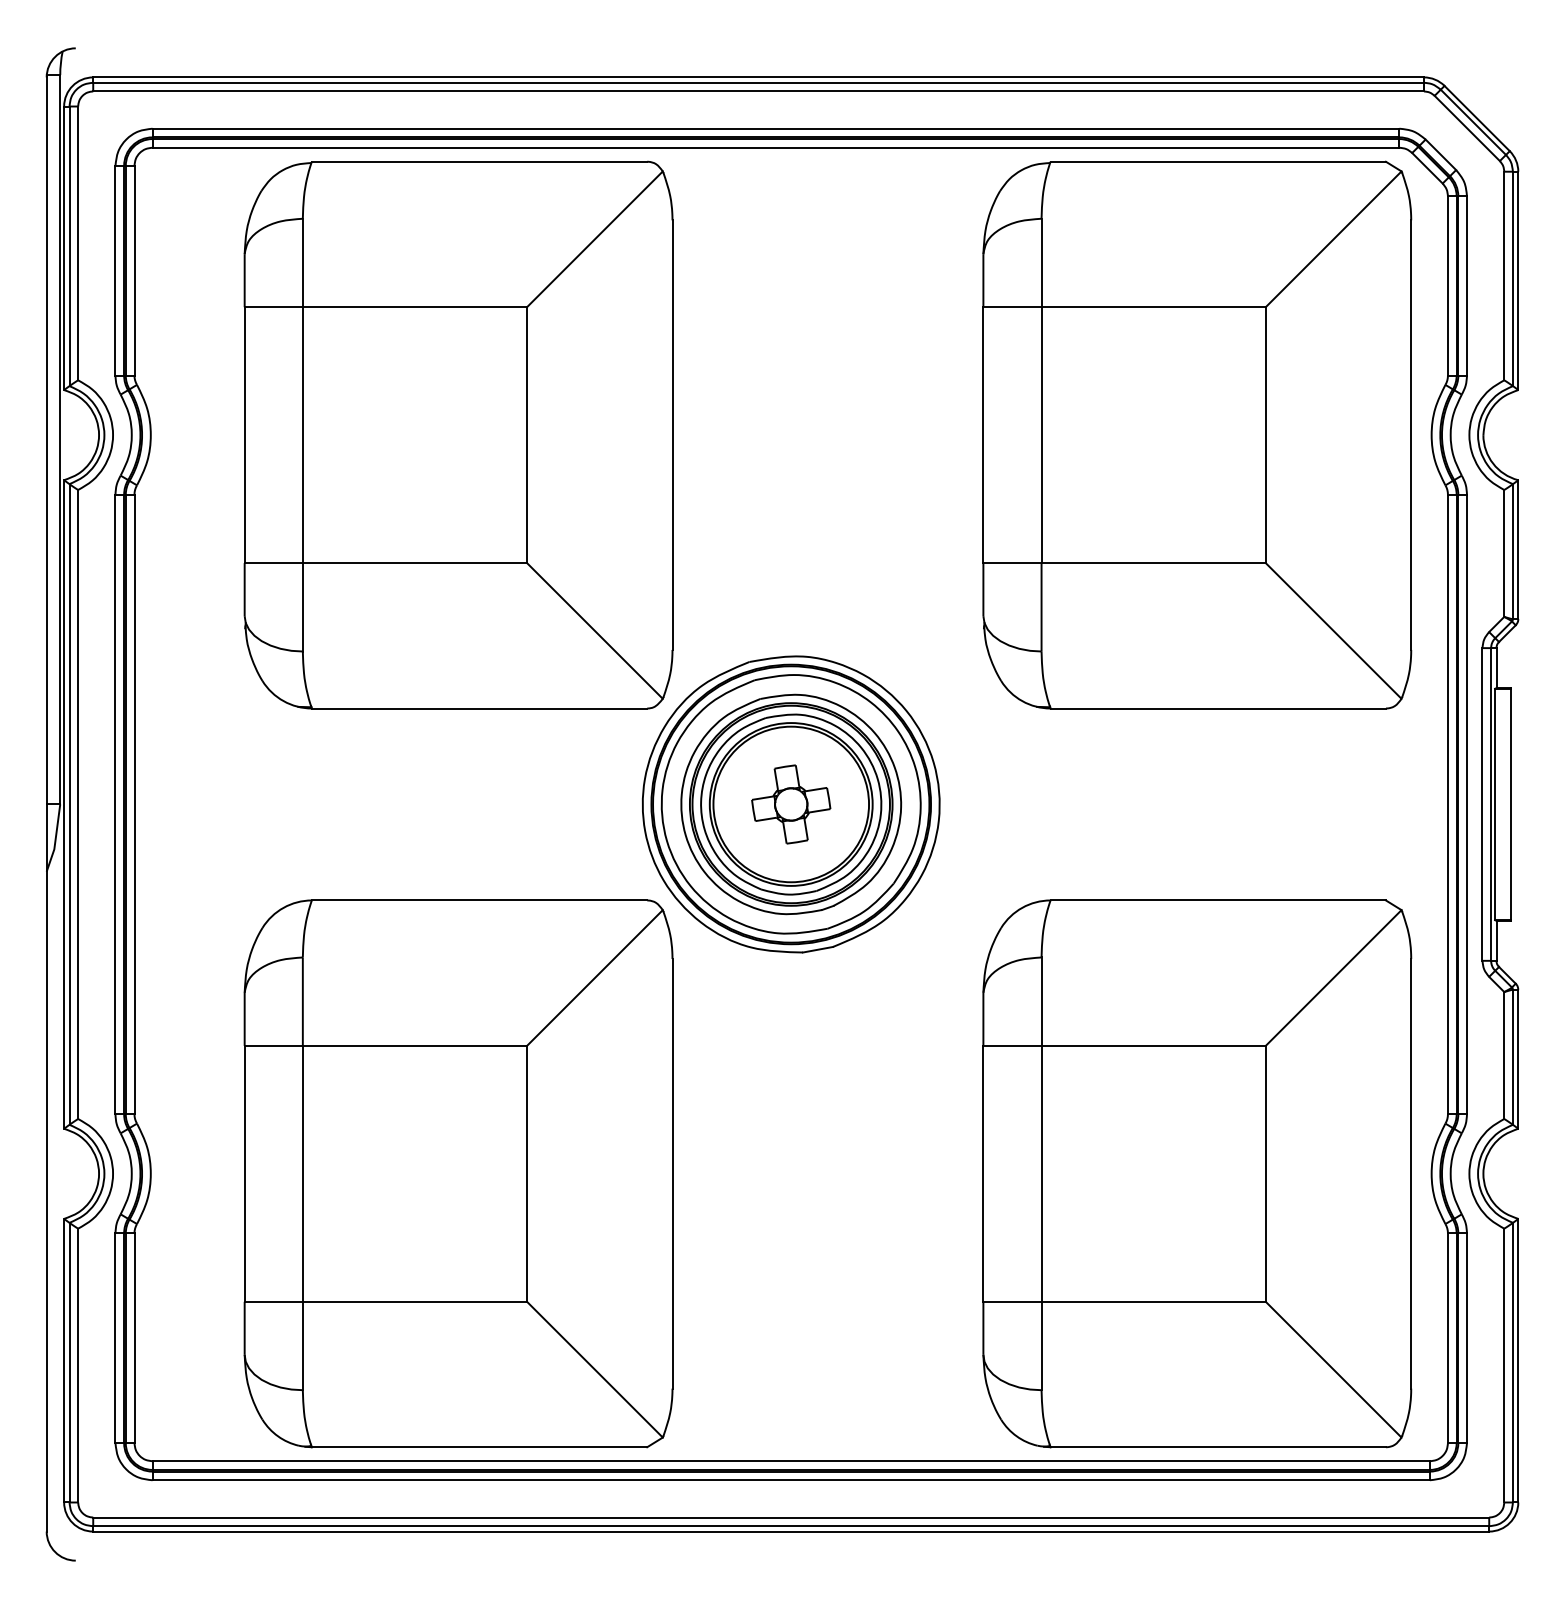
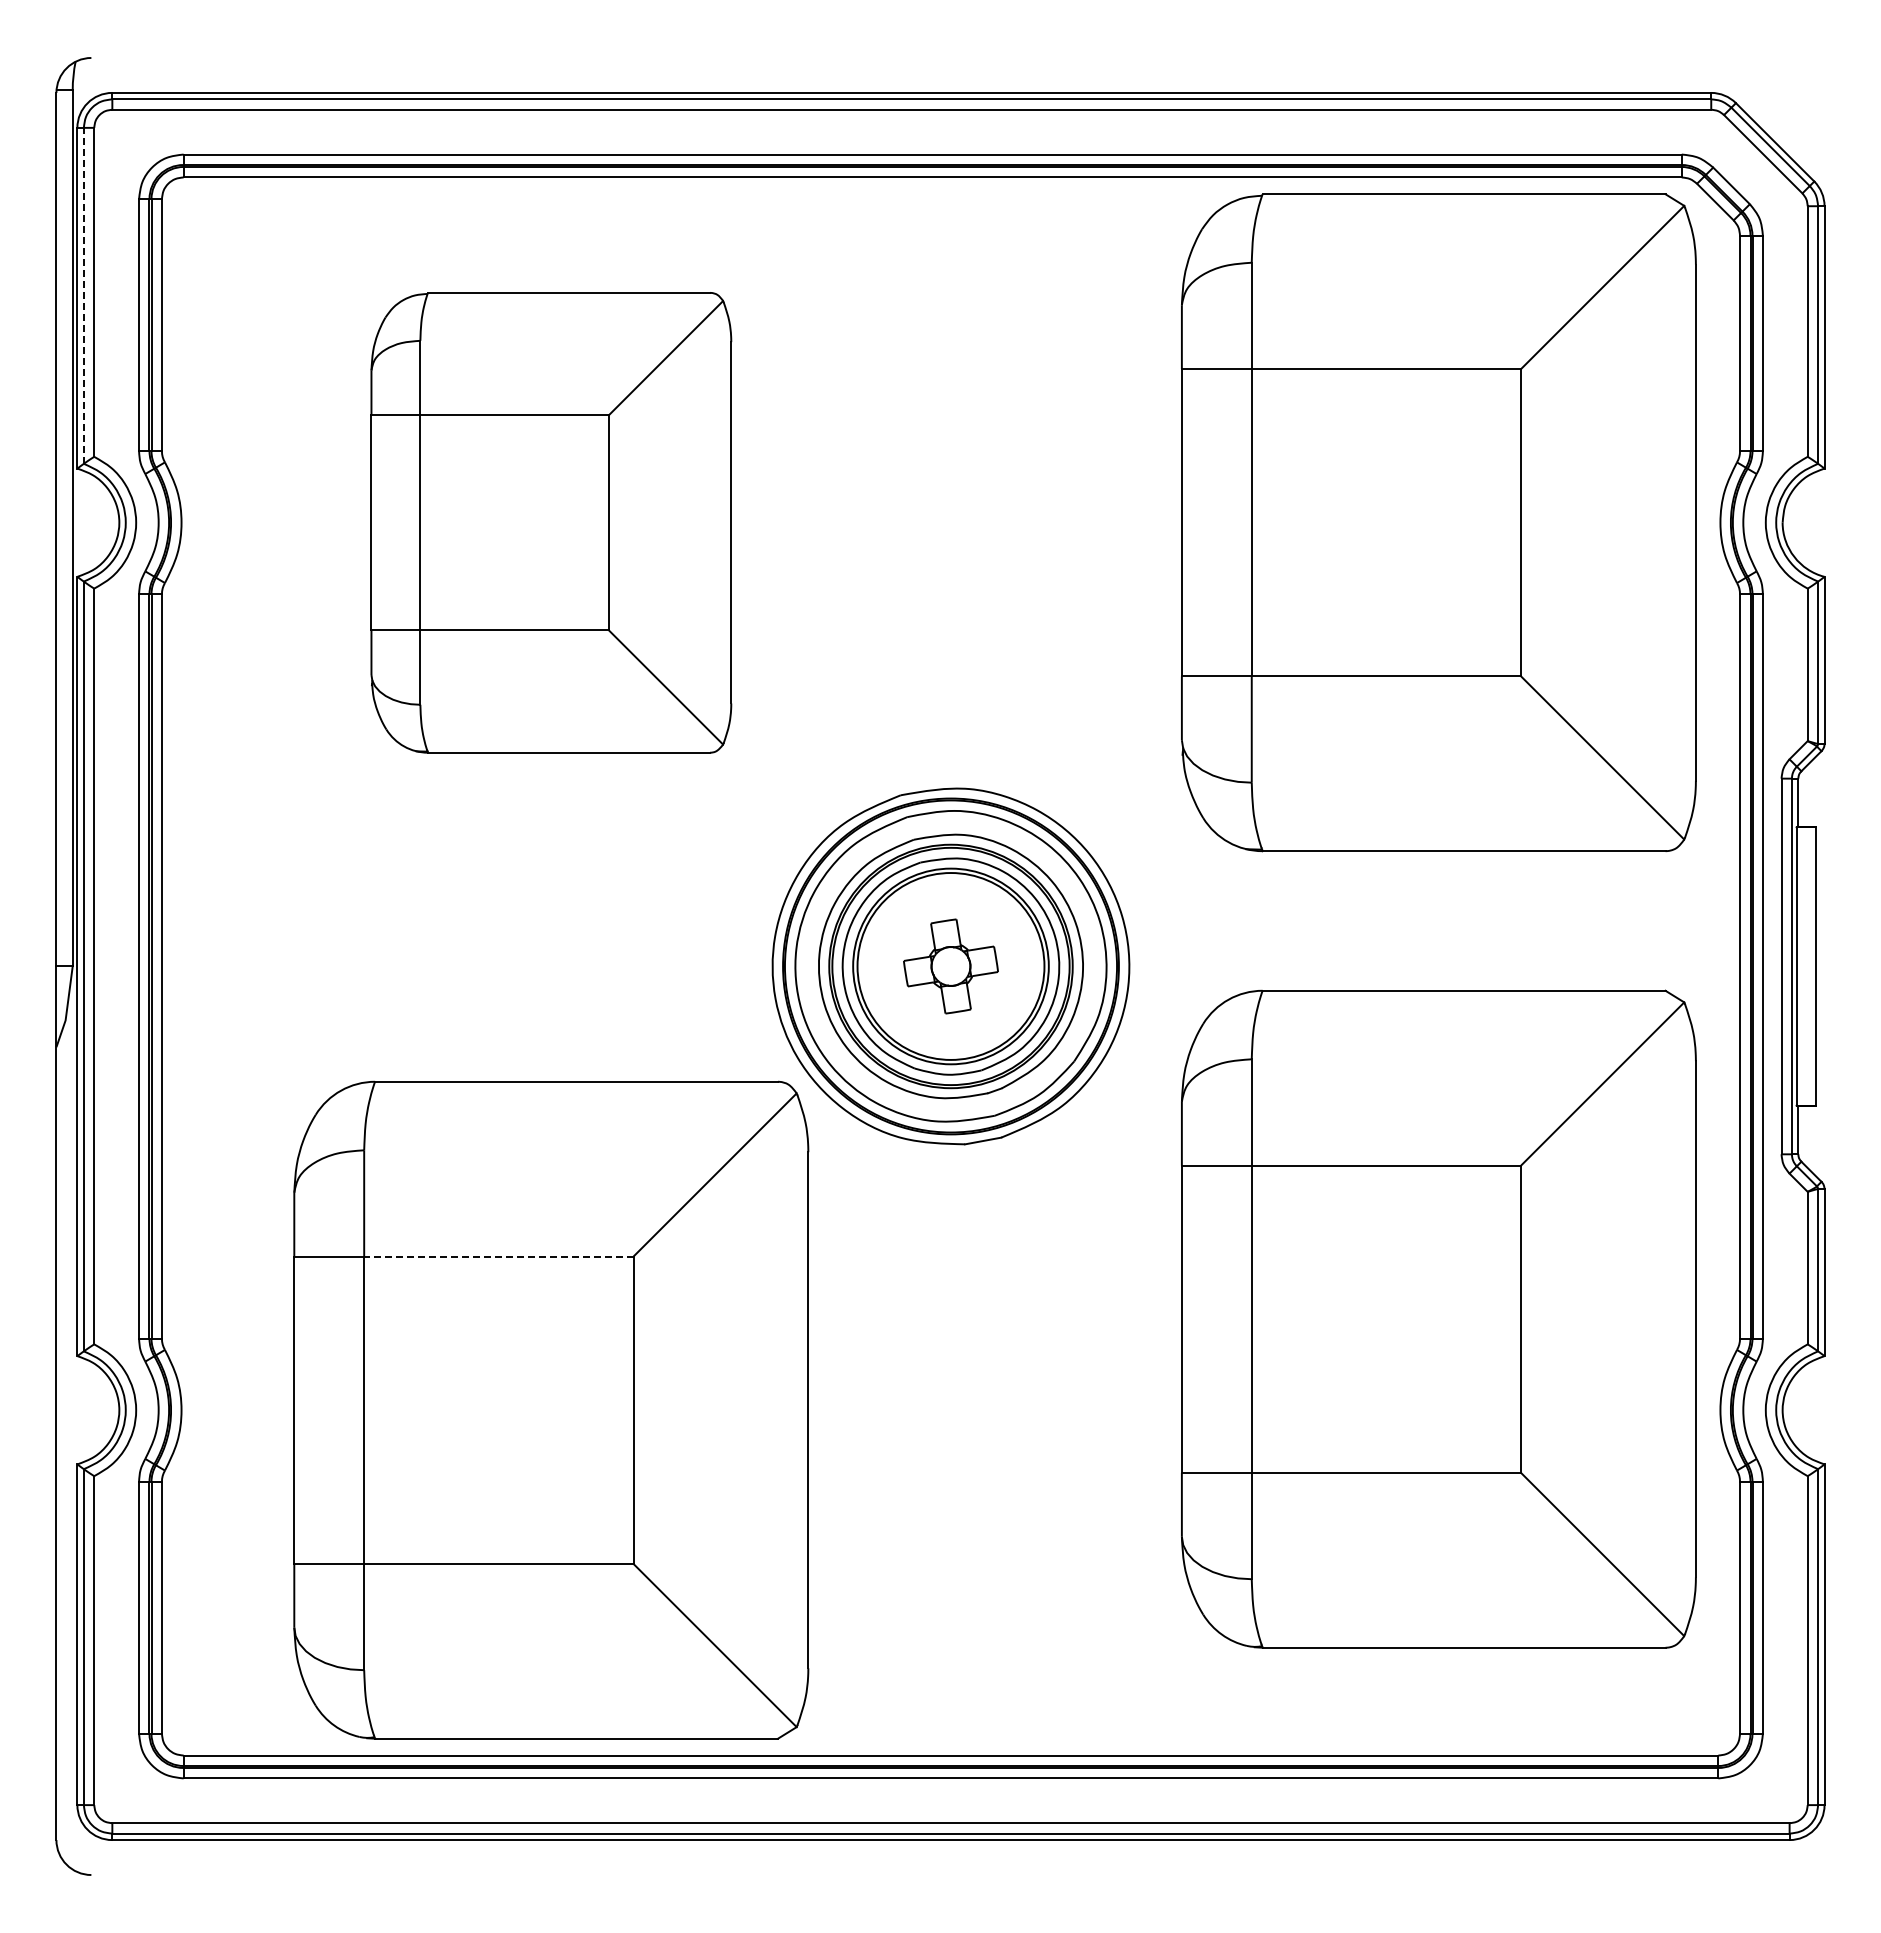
line: (69, 246) -> (83, 295), solid -> dashed
part: (458, 434) -> (551, 522), size x0.7
line: (414, 1045) -> (498, 1256), solid -> dashed
part: (1196, 1173) -> (1438, 1318), moved

